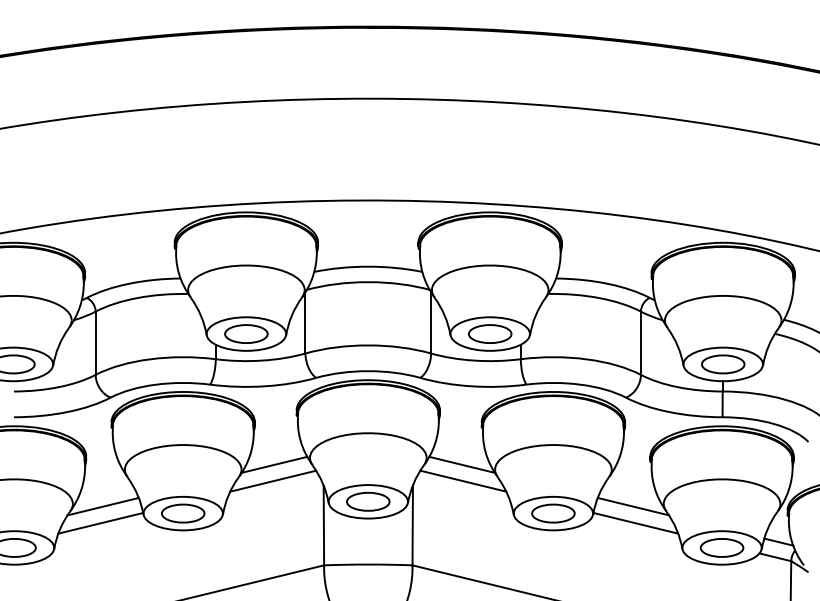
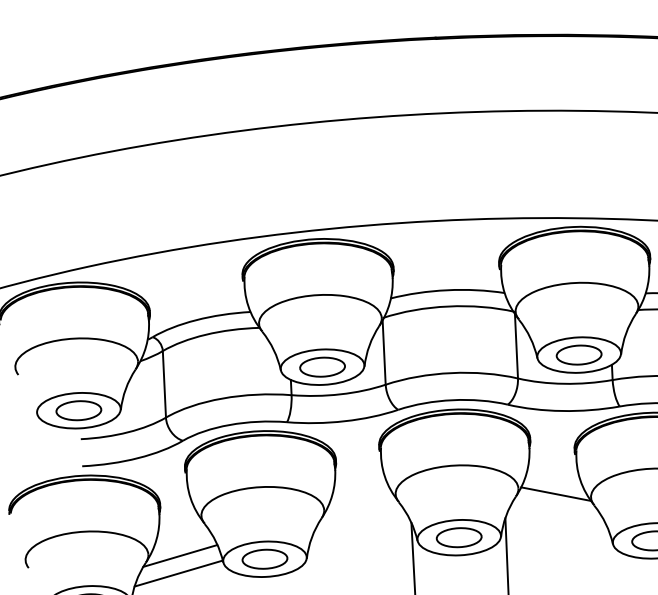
line: (274, 464) -> (358, 503), removed
line: (273, 480) -> (358, 519), removed
line: (463, 480) -> (558, 510), removed

